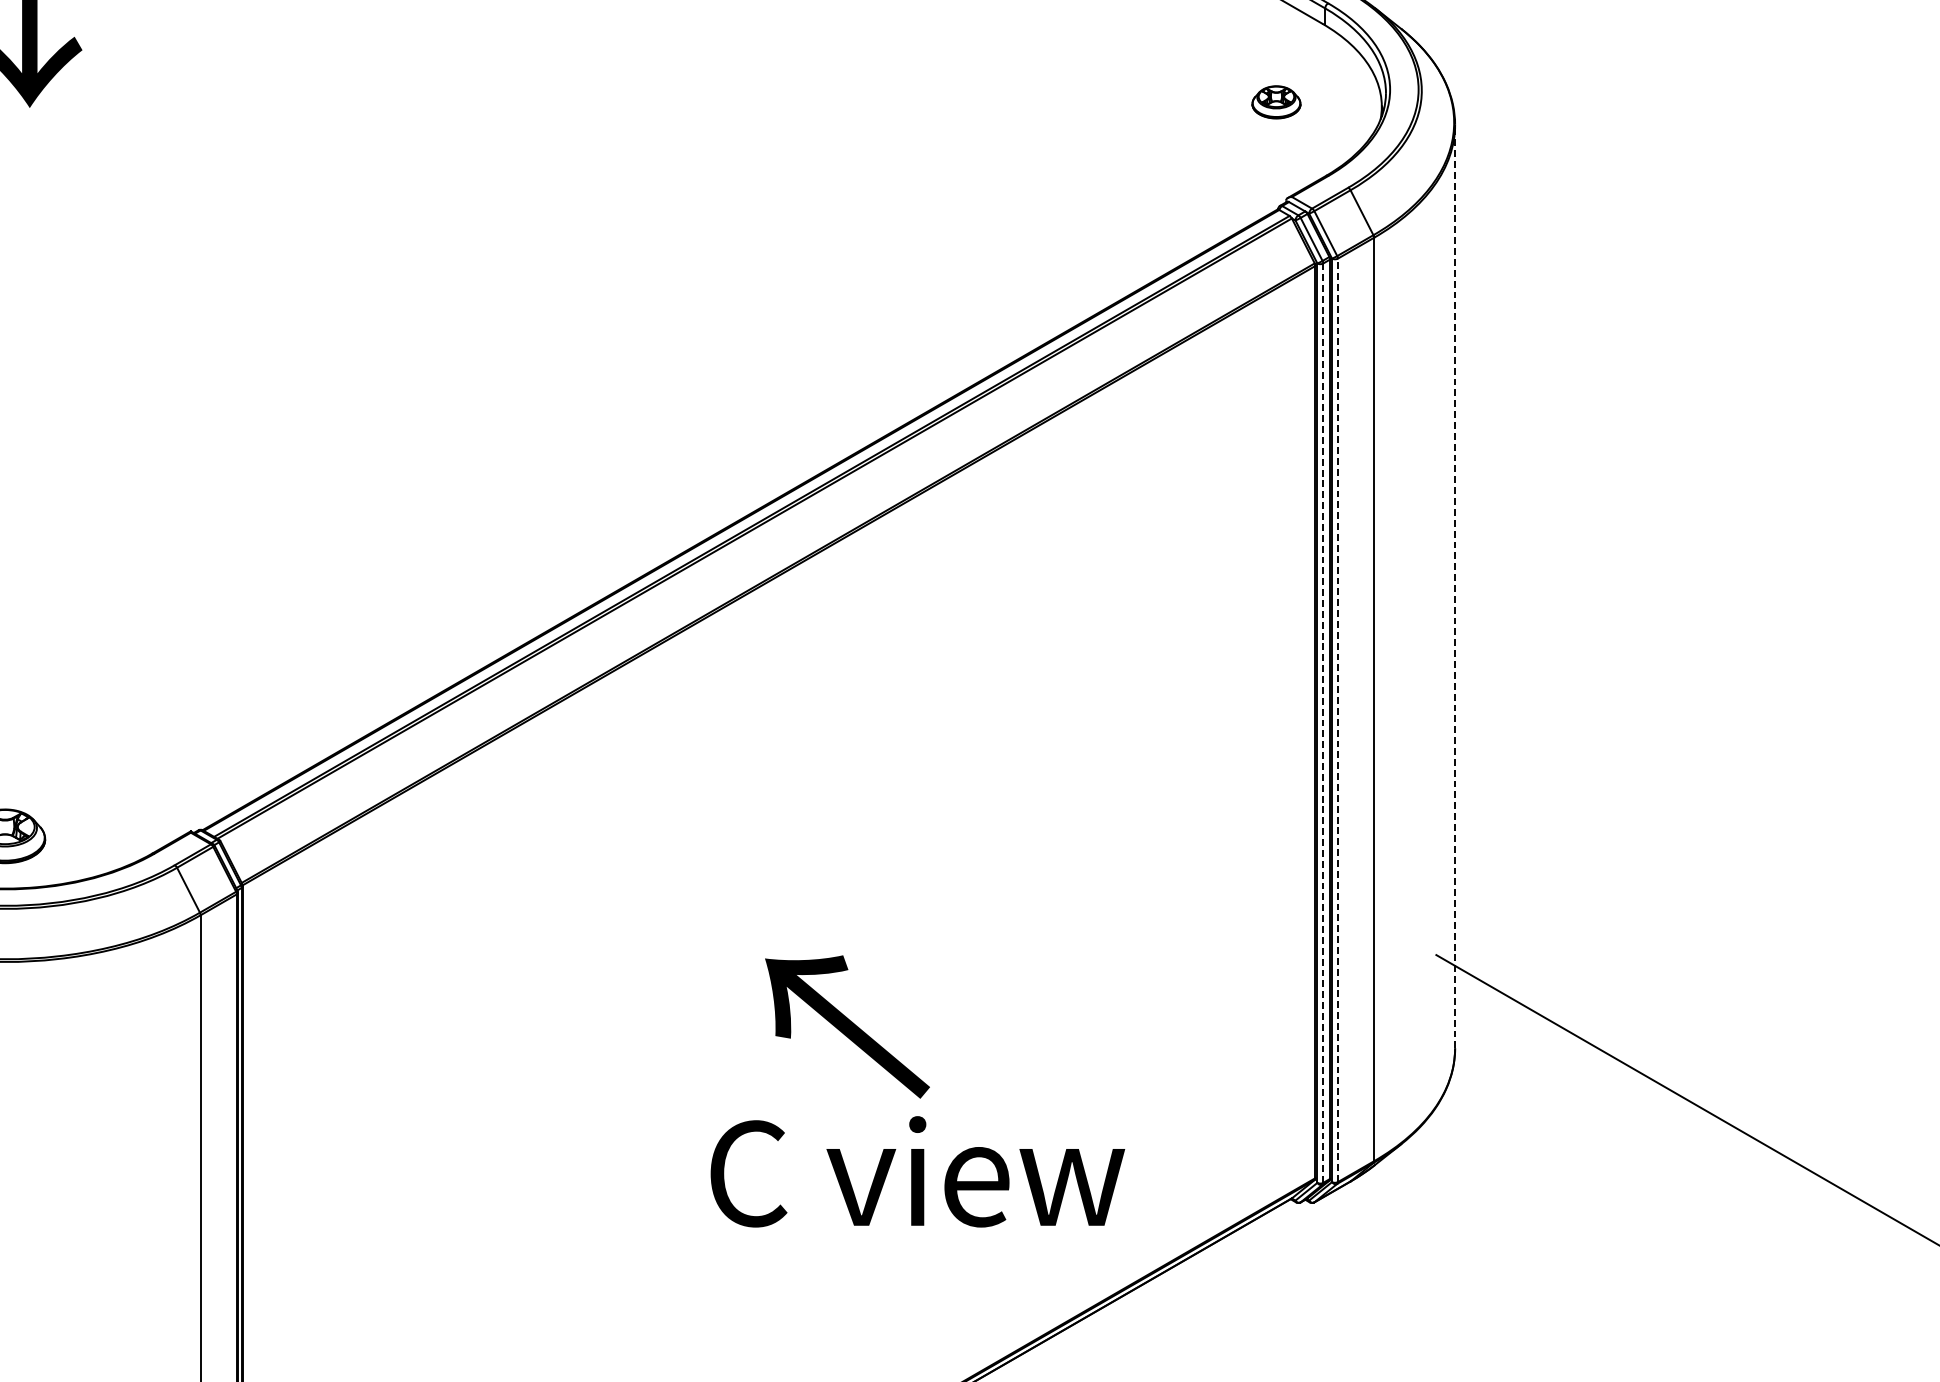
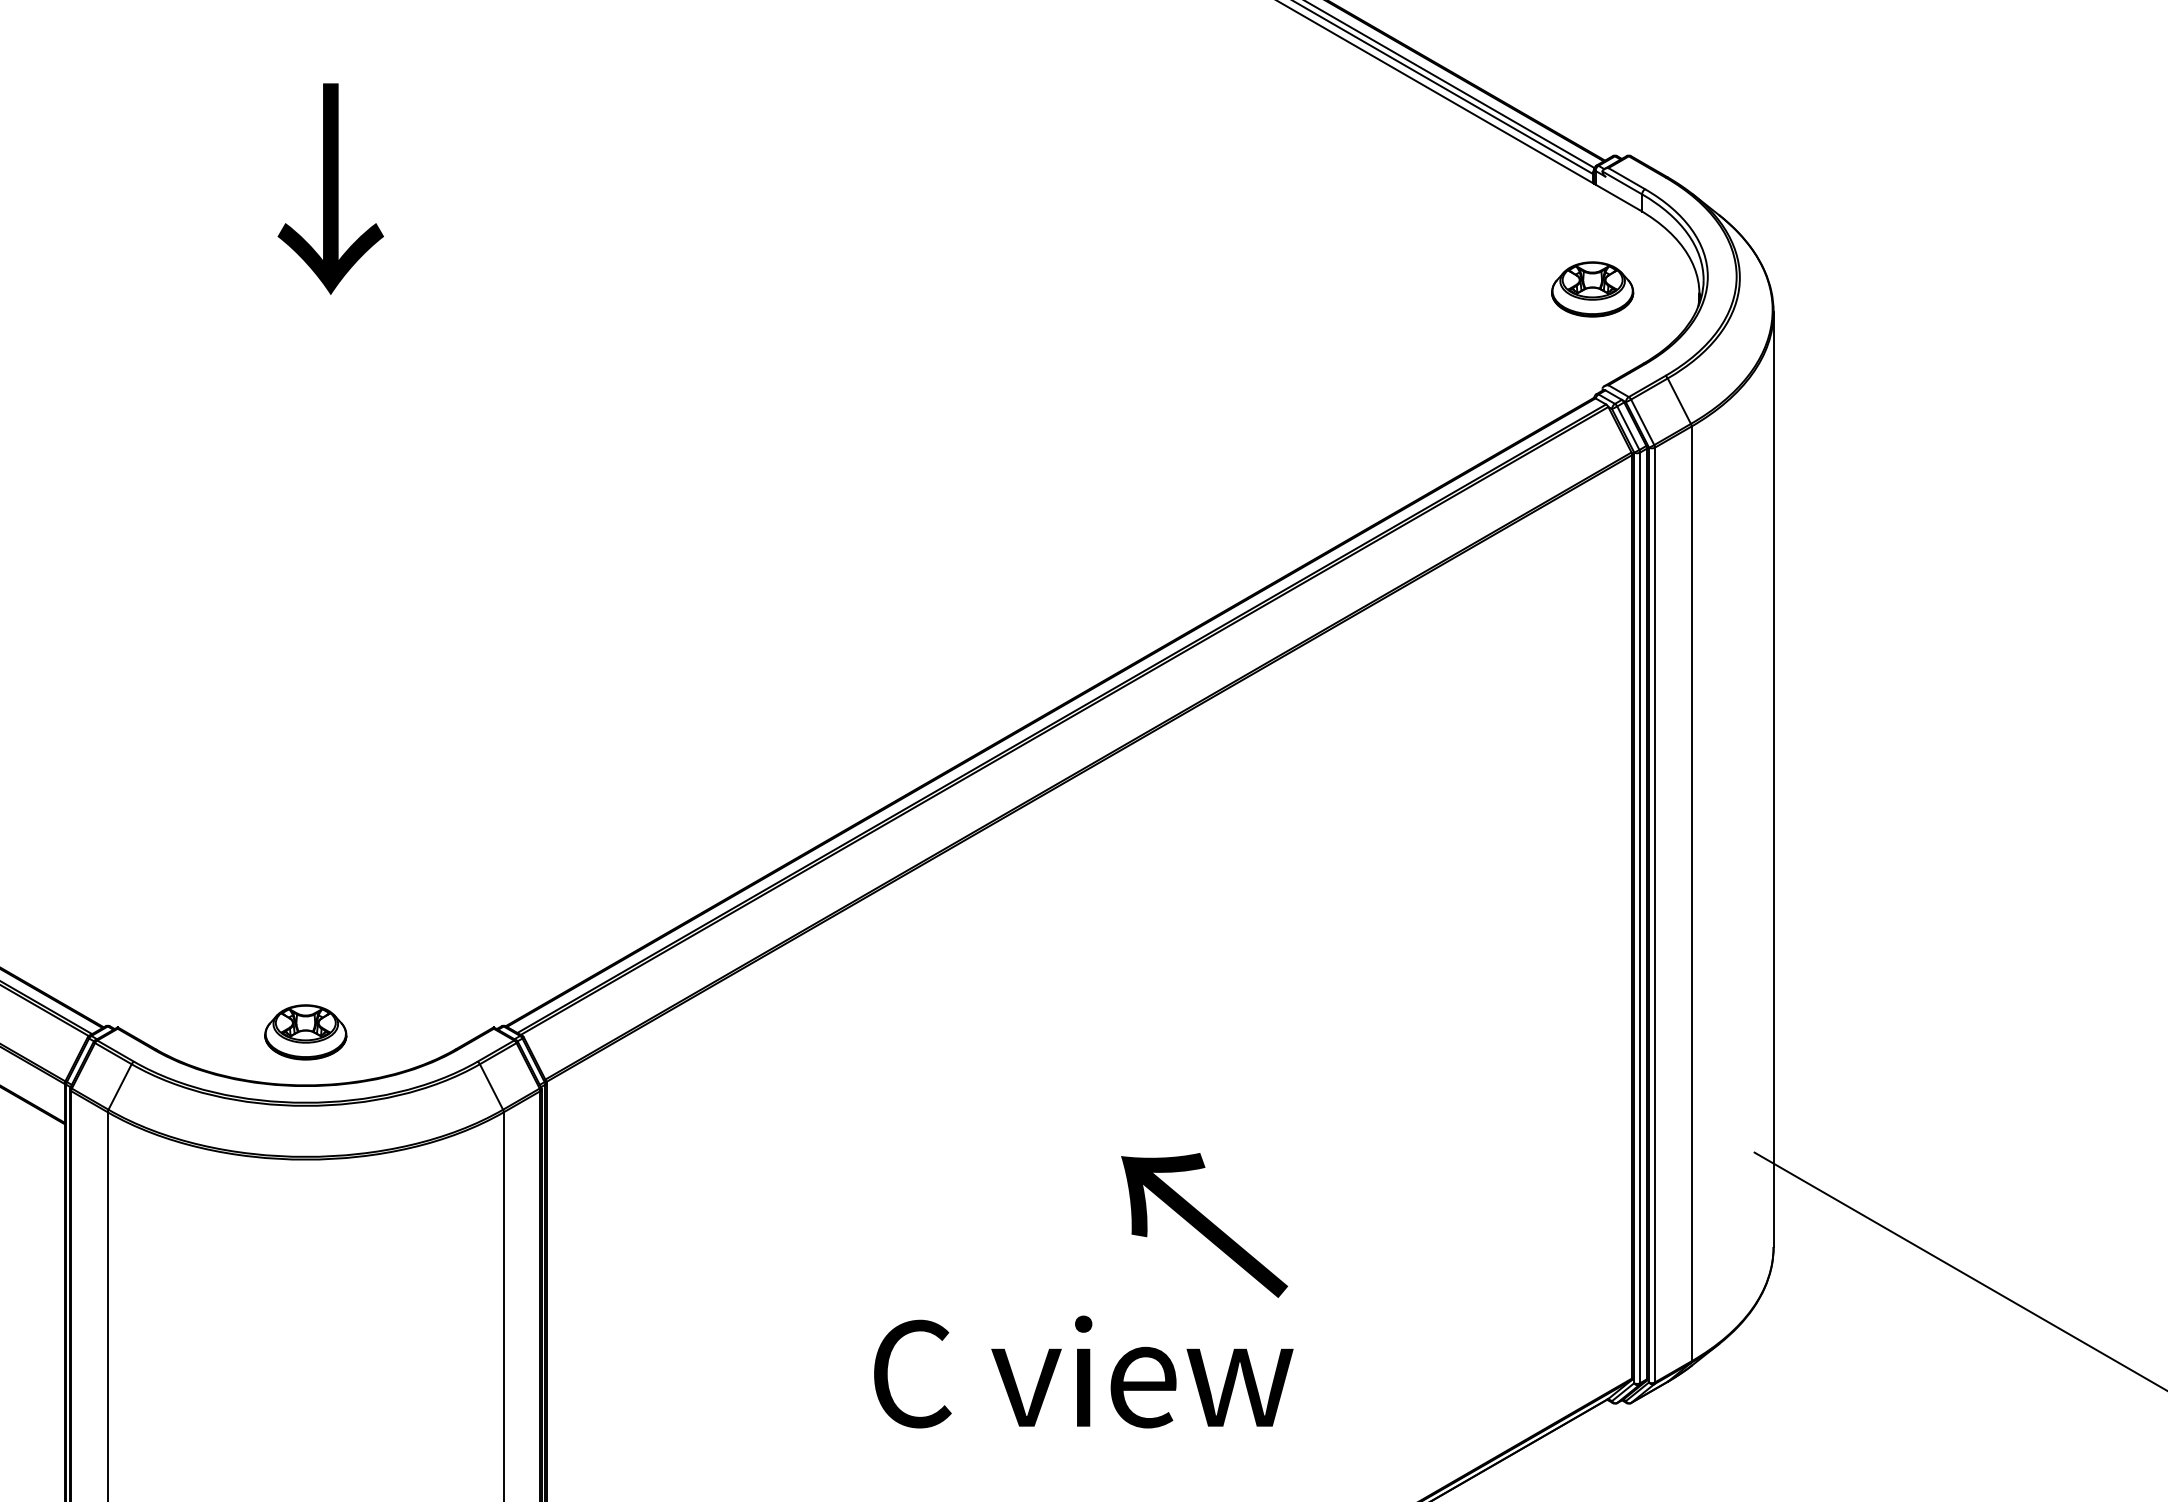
part: (1276, 102) -> (1592, 289), size x1.67
line: (1455, 586) -> (1773, 779), dashed -> solid
line: (1338, 719) -> (1655, 914), dashed -> solid
line: (1323, 722) -> (1640, 917), dashed -> solid
text: (847, 1027) -> (1204, 1225), moved
text: (917, 1171) -> (1083, 1371), moved

